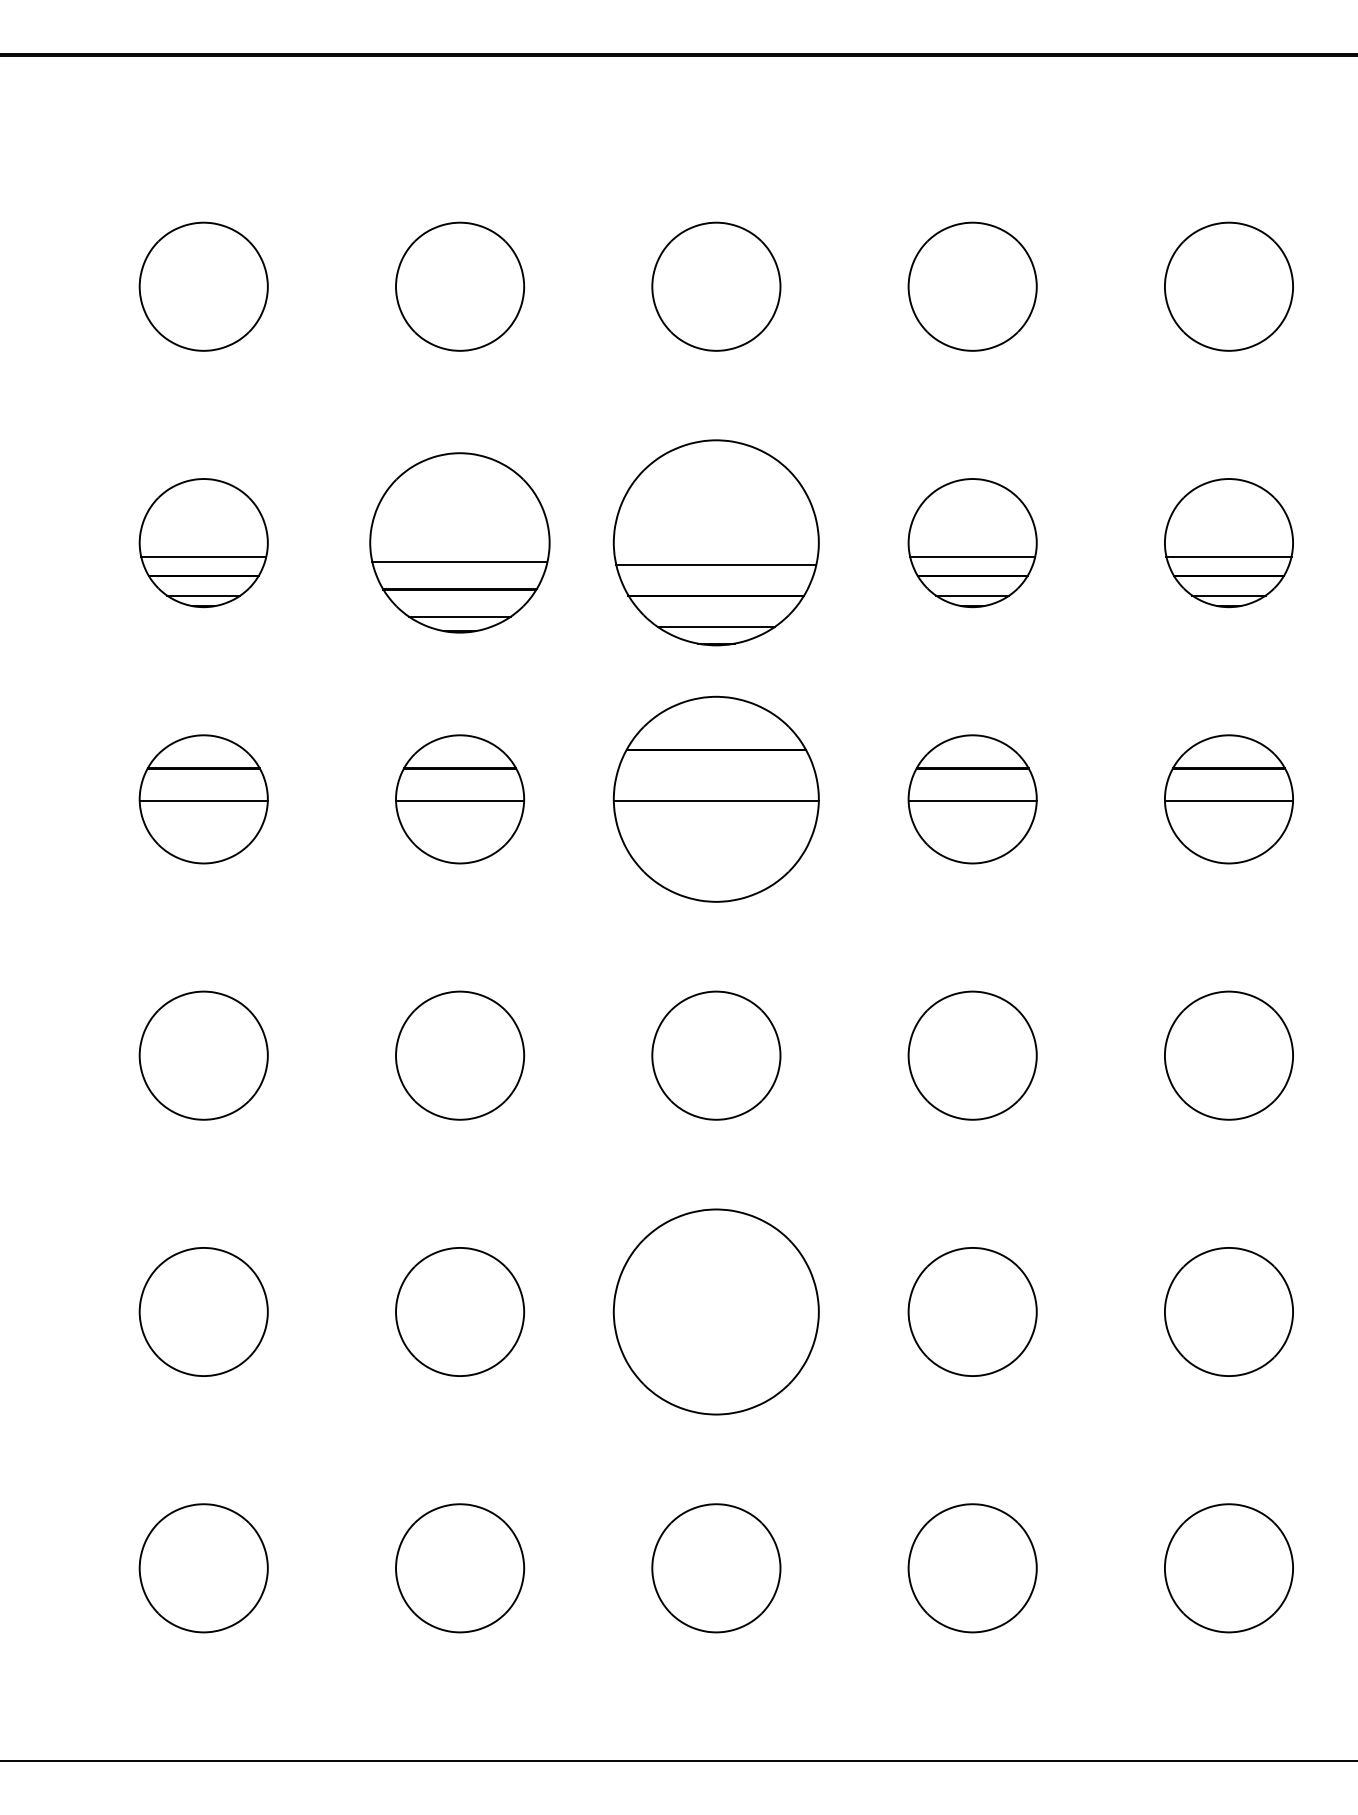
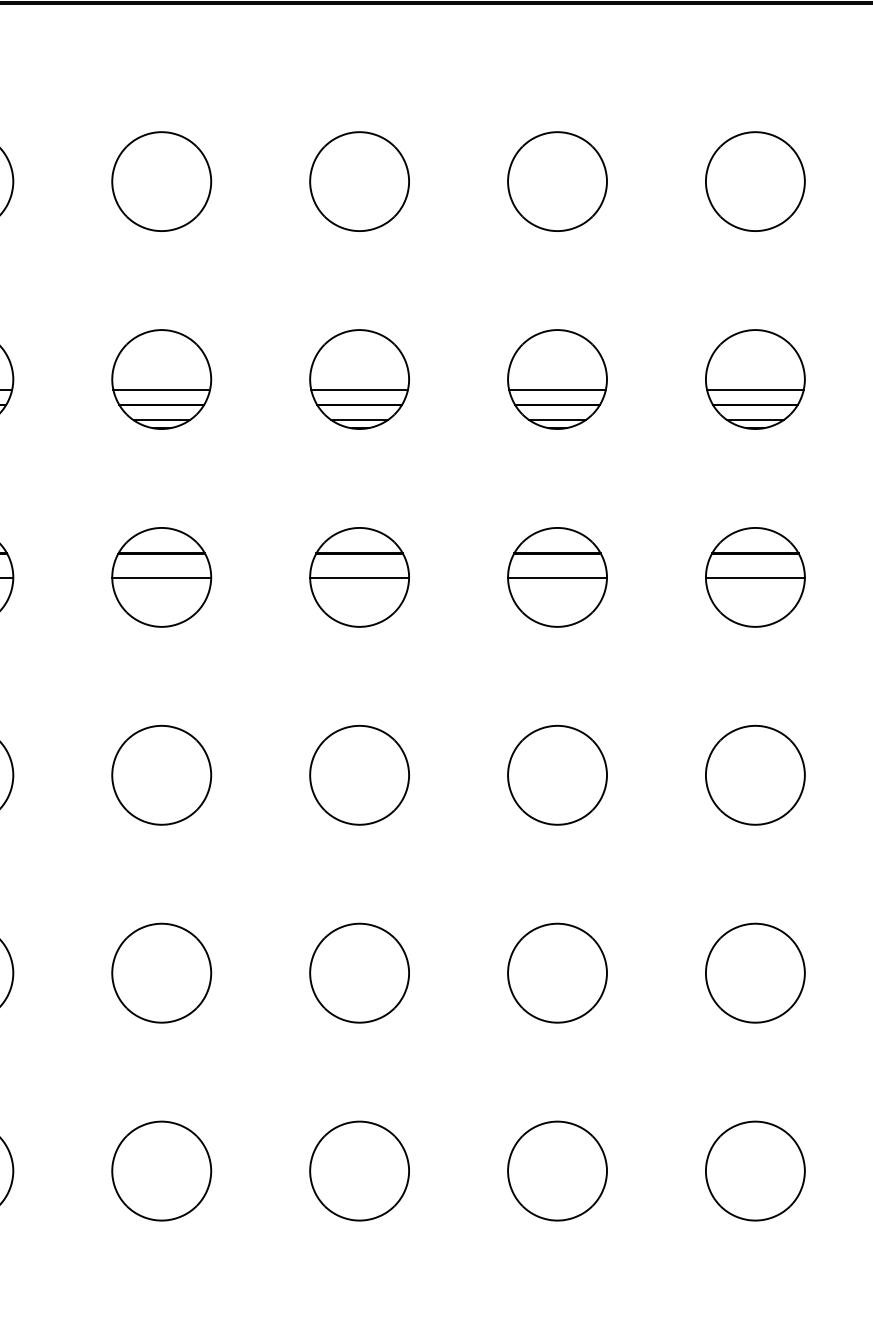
part: (460, 543) -> (162, 379), size x0.71
part: (716, 543) -> (359, 379), size x0.62
part: (716, 799) -> (359, 577), size x0.62
part: (716, 1311) -> (359, 972), size x0.62

